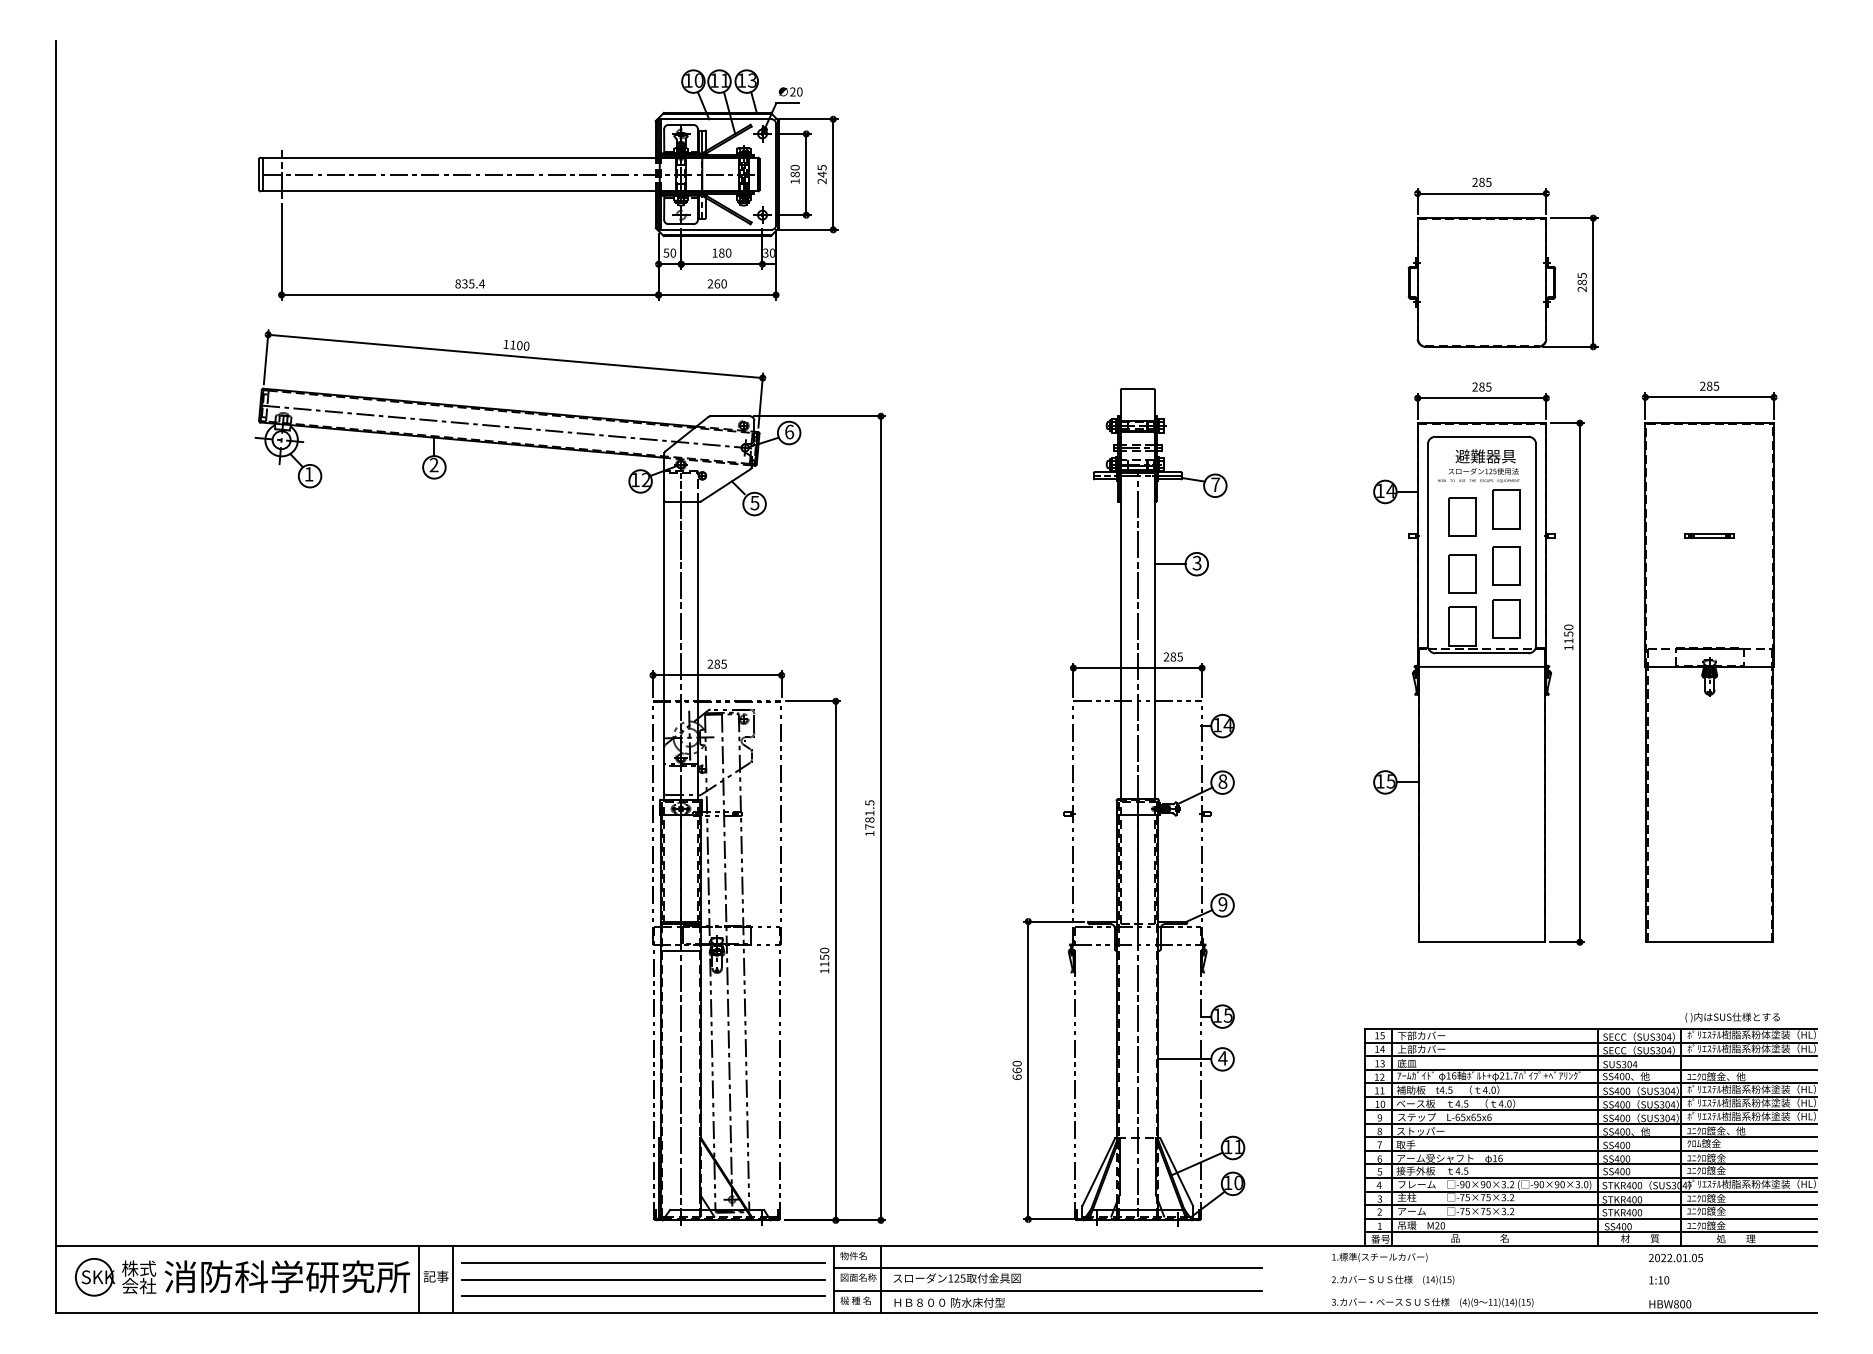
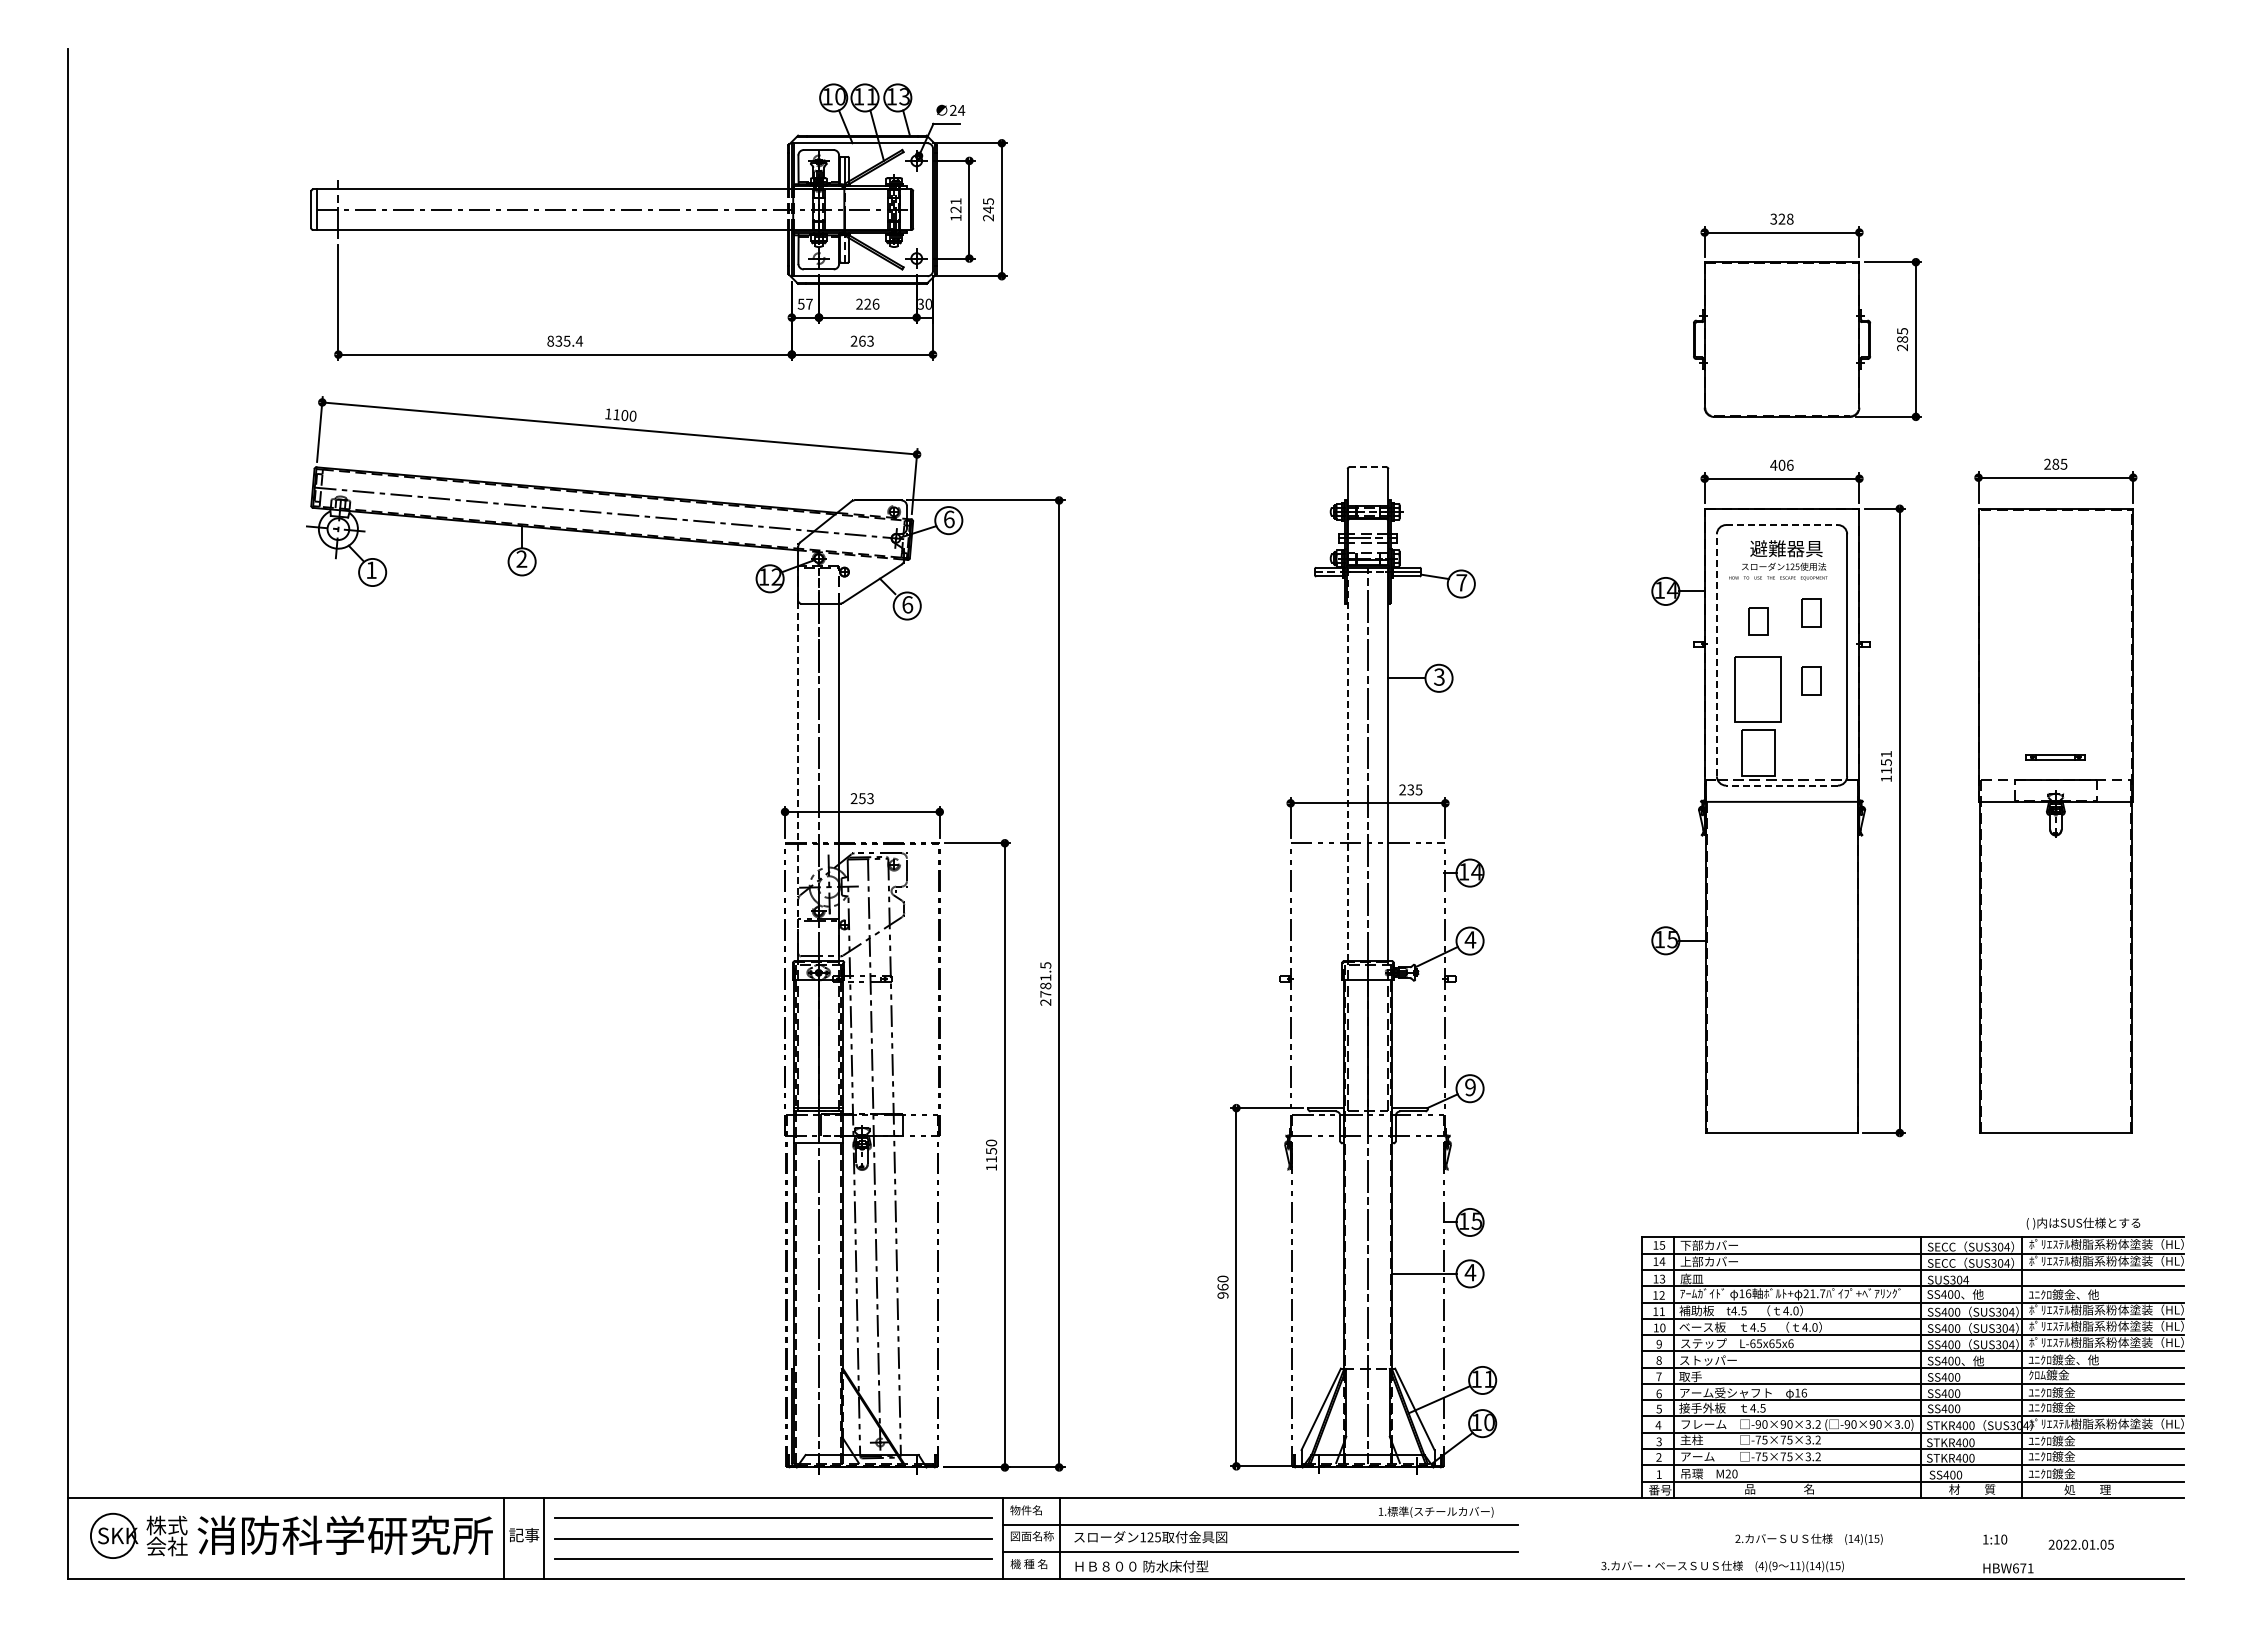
text: (799, 91) -> (961, 109), 20 -> 24
text: (794, 171) -> (955, 205), 180 -> 121
text: (1481, 181) -> (1781, 218), 285 -> 328
text: (673, 252) -> (809, 303), 50 -> 57
text: (721, 252) -> (867, 303), 180 -> 226
text: (724, 283) -> (870, 340), 260 -> 263
text: (1481, 386) -> (1781, 464), 285 -> 406
line: (1138, 388) -> (1368, 467), solid -> dashed
line: (1482, 437) -> (1782, 525), solid -> dashed
text: (754, 502) -> (907, 604), 5 -> 6
part: (1506, 509) -> (1811, 612), size x0.6
part: (1462, 516) -> (1758, 621), size x0.6
part: (1709, 536) -> (2055, 757), moved
line: (1427, 544) -> (1716, 654), solid -> dashed
part: (1506, 565) -> (1811, 680), size x0.6
part: (1462, 573) -> (1758, 689), size x1.4
part: (1506, 619) -> (1811, 744), removed
text: (1568, 626) -> (1885, 753), 1150 -> 1151
line: (1120, 635) -> (1347, 764), solid -> dashed
line: (664, 649) -> (798, 780), solid -> dashed
line: (1482, 653) -> (1782, 785), solid -> dashed
text: (1173, 656) -> (1410, 789), 285 -> 235
text: (720, 664) -> (866, 798), 285 -> 253
text: (1222, 781) -> (1470, 939), 8 -> 4
text: (869, 833) -> (1045, 1002), 1781.5 -> 2781.5
text: (1016, 1077) -> (1222, 1295), 660 -> 960
text: (1380, 1256) -> (1436, 1511), moved
text: (1675, 1257) -> (2080, 1544), moved
text: (1392, 1279) -> (1808, 1538), moved
text: (1682, 1304) -> (2023, 1568), HBW800 -> HBW671

